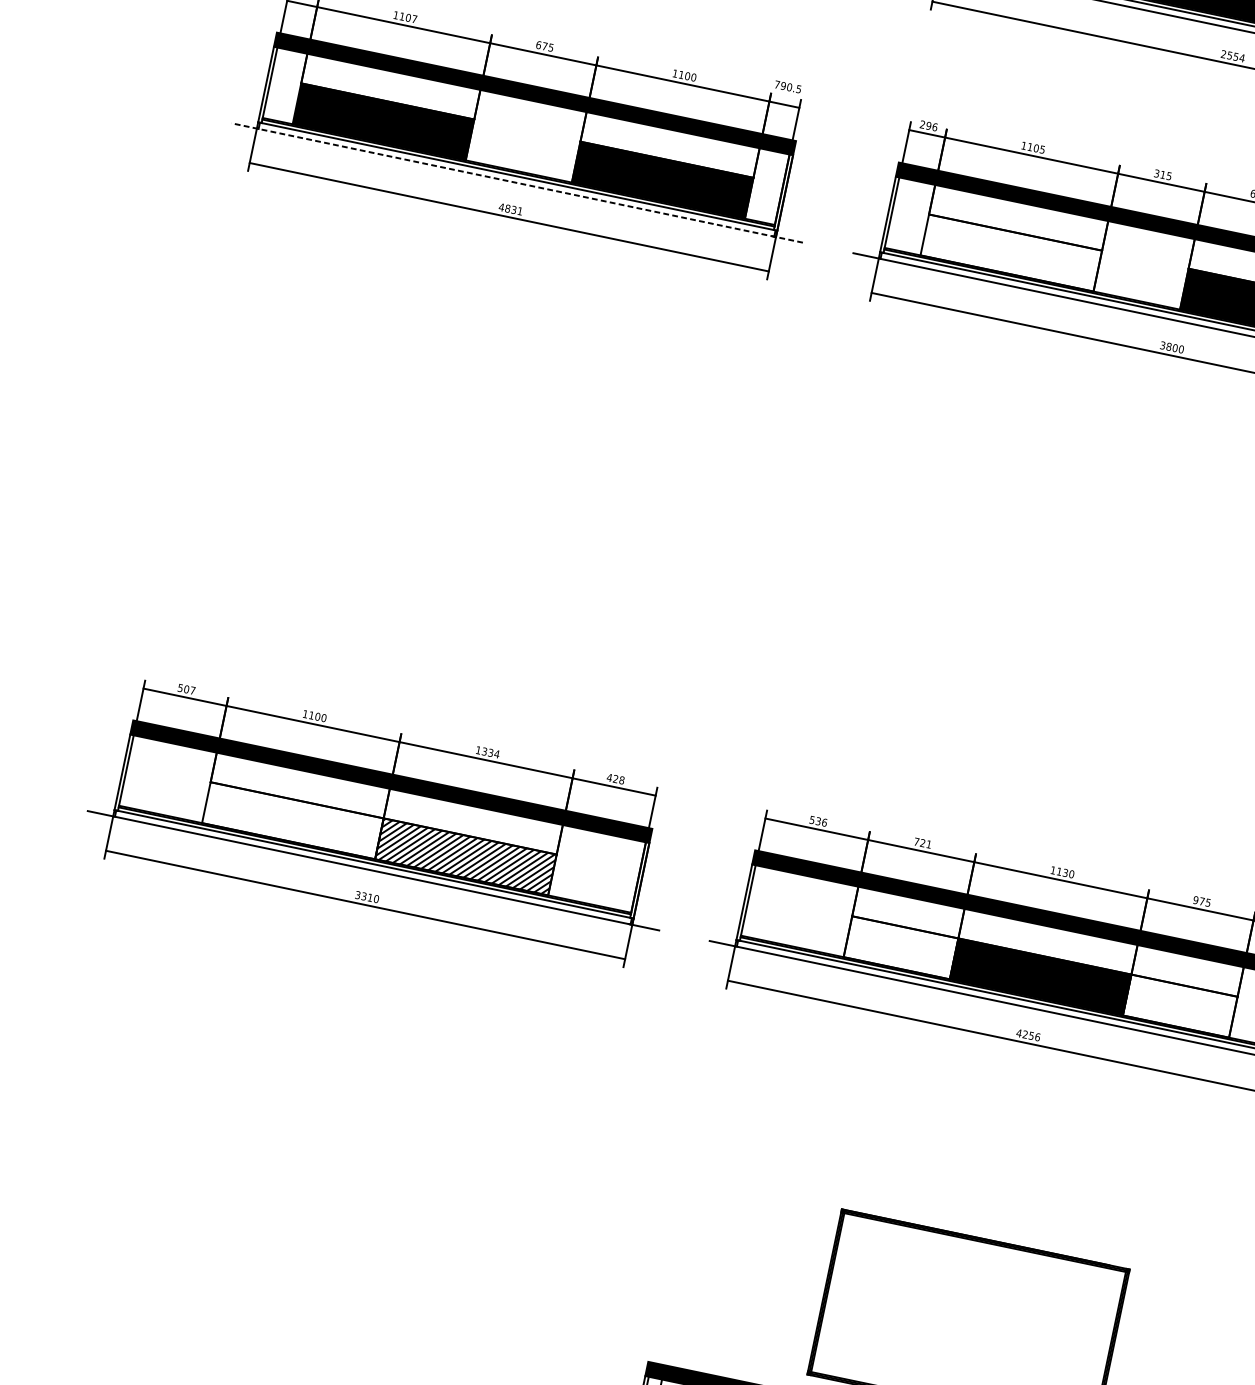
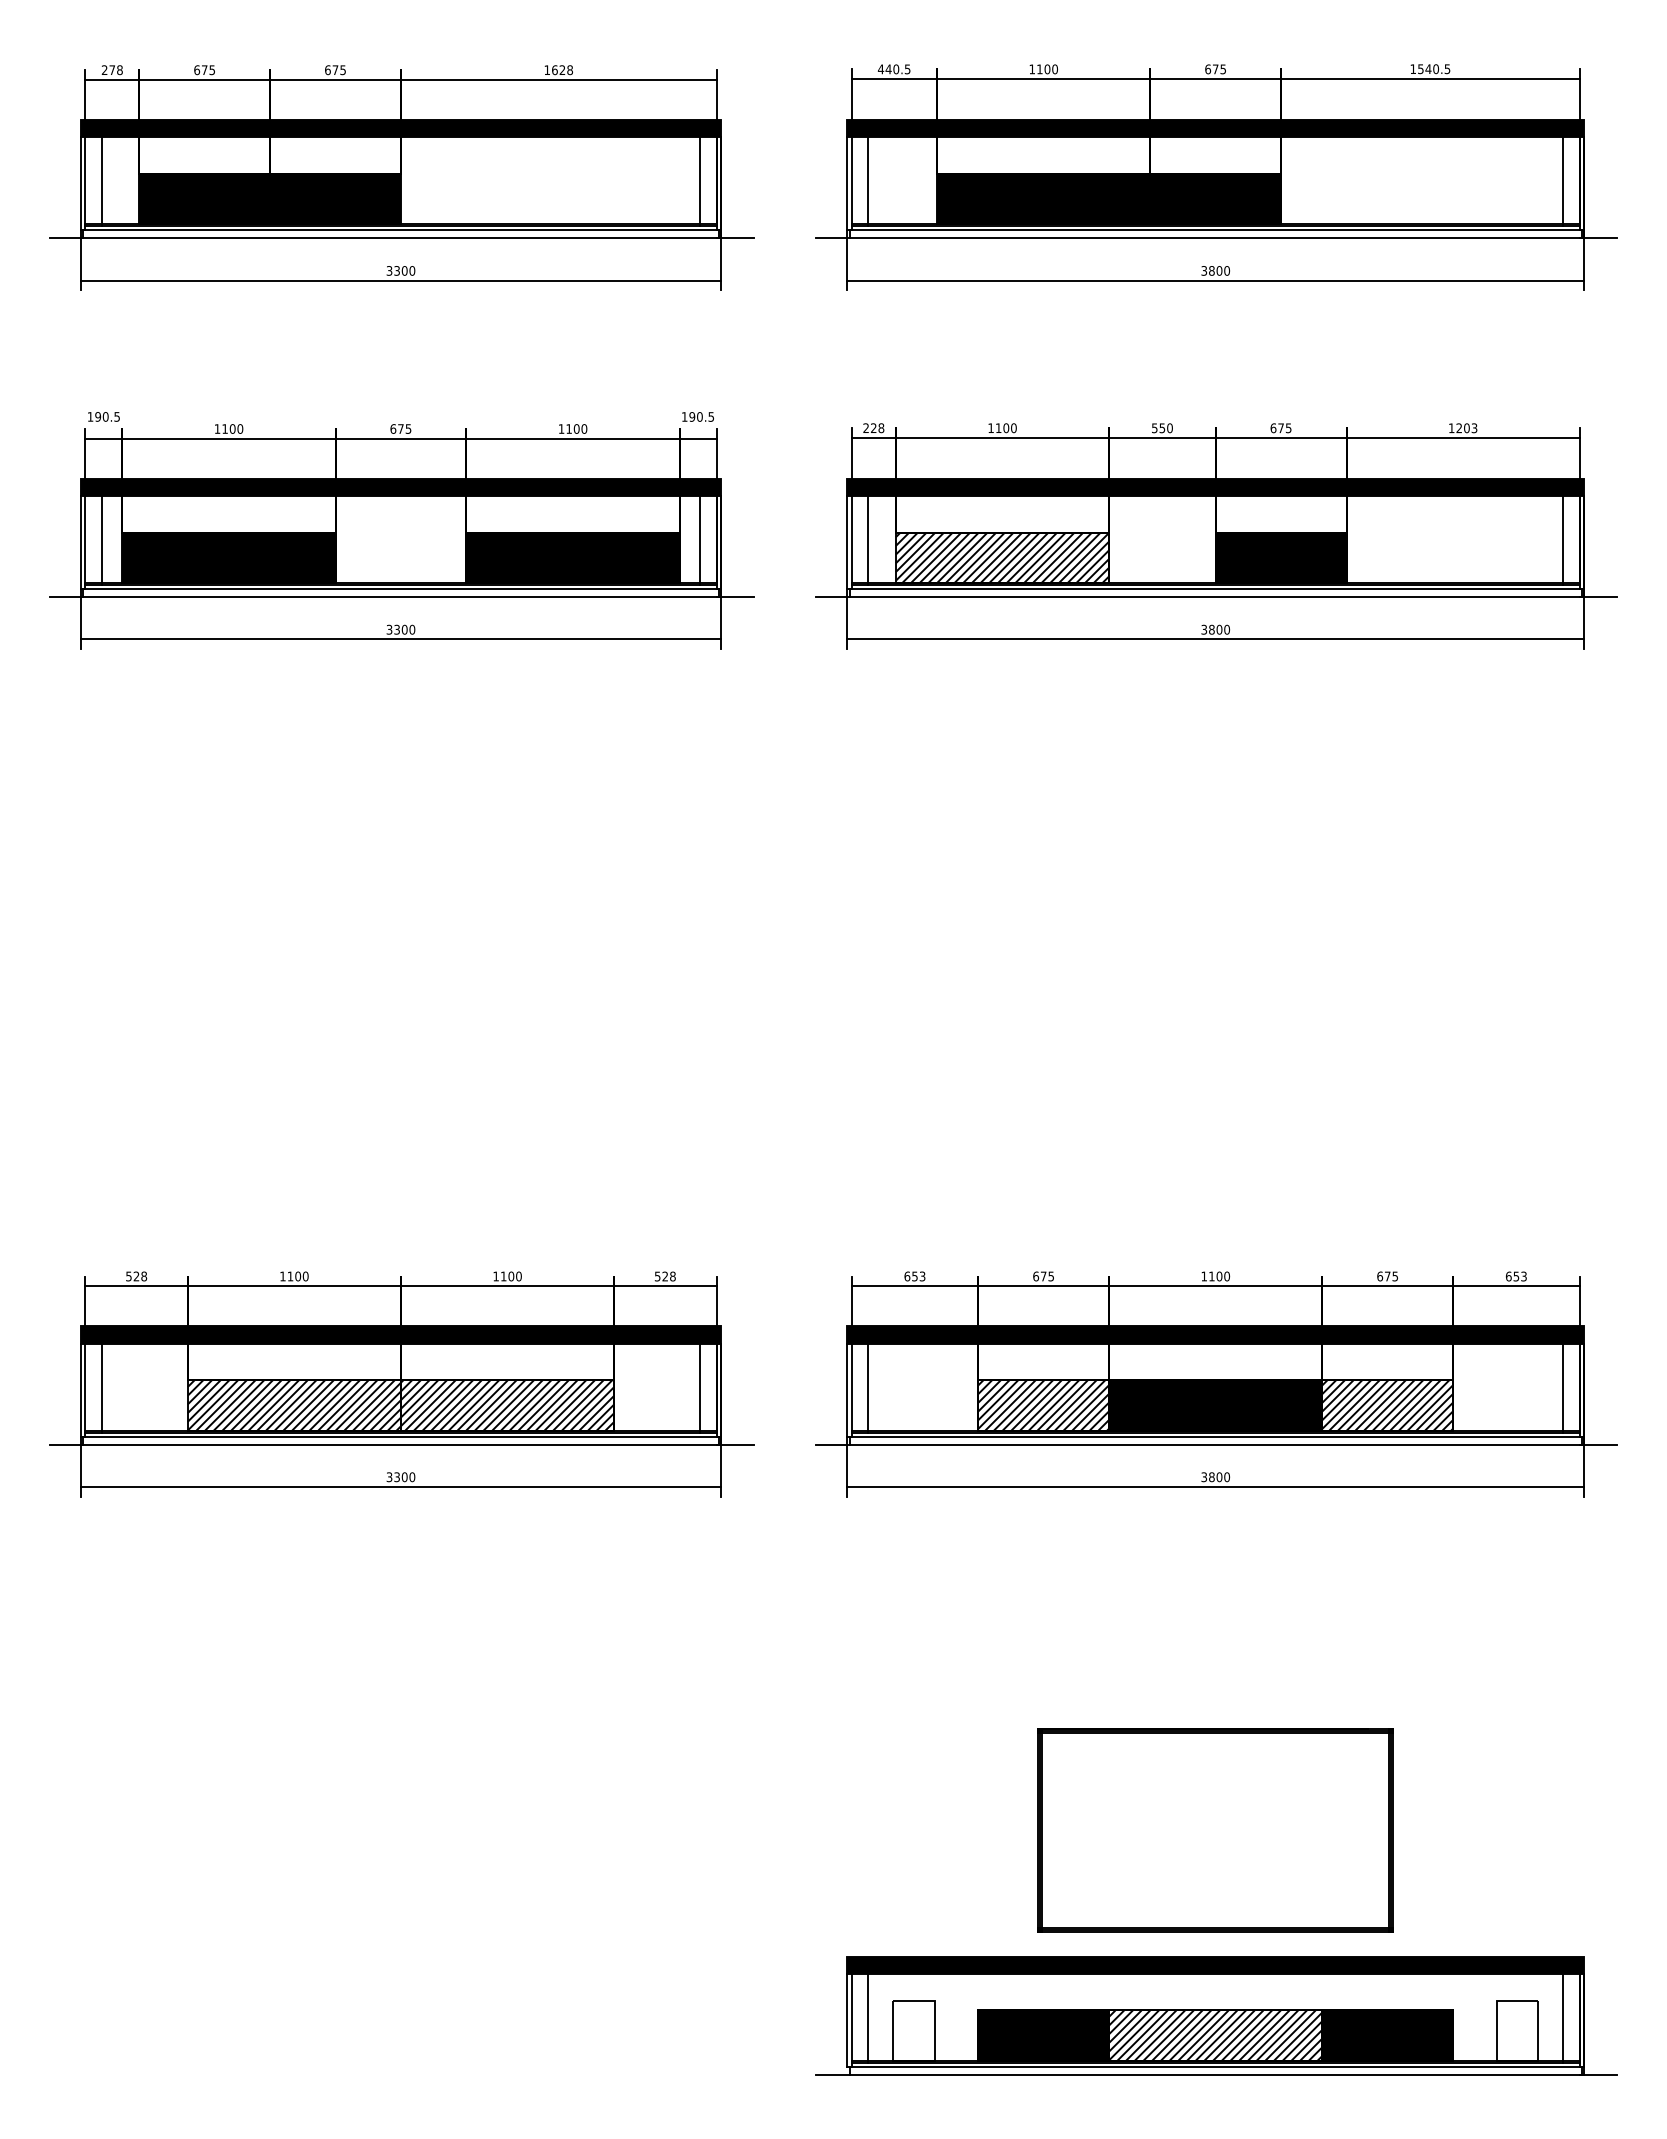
text: (414, 18) -> (240, 428), 1107 -> 1100
text: (1232, 55) -> (1215, 270), 2554 -> 3800
text: (777, 84) -> (684, 416), 790.5 -> 190.5
line: (283, 86) -> (101, 540), added
text: (931, 126) -> (877, 428), 296 -> 228
text: (1042, 149) -> (1013, 428), 1105 -> 1100
text: (1163, 175) -> (1162, 428), 315 -> 550
line: (516, 183) -> (401, 597), dashed -> solid
line: (769, 187) -> (700, 540), added
text: (510, 209) -> (400, 629), 4831 -> 3300
line: (905, 216) -> (868, 540), added
hatch: (1011, 252) -> (1002, 557), added
text: (189, 690) -> (140, 1276), 507 -> 528
text: (490, 752) -> (511, 1276), 1334 -> 1100
line: (139, 773) -> (101, 1387), added
text: (609, 777) -> (657, 1276), 428 -> 528
hatch: (292, 820) -> (293, 1405), added
text: (818, 821) -> (914, 1276), 536 -> 653
text: (922, 843) -> (1043, 1276), 721 -> 675
text: (1065, 873) -> (1219, 1276), 1130 -> 1100
line: (625, 875) -> (700, 1387), added
text: (370, 897) -> (404, 1477), 3310 -> 3300
text: (1196, 900) -> (1380, 1276), 975 -> 675
line: (761, 903) -> (868, 1387), added
hatch: (900, 947) -> (1043, 1405), added
hatch: (1180, 1006) -> (1387, 1405), added
text: (1028, 1035) -> (1215, 1477), 4256 -> 3800

